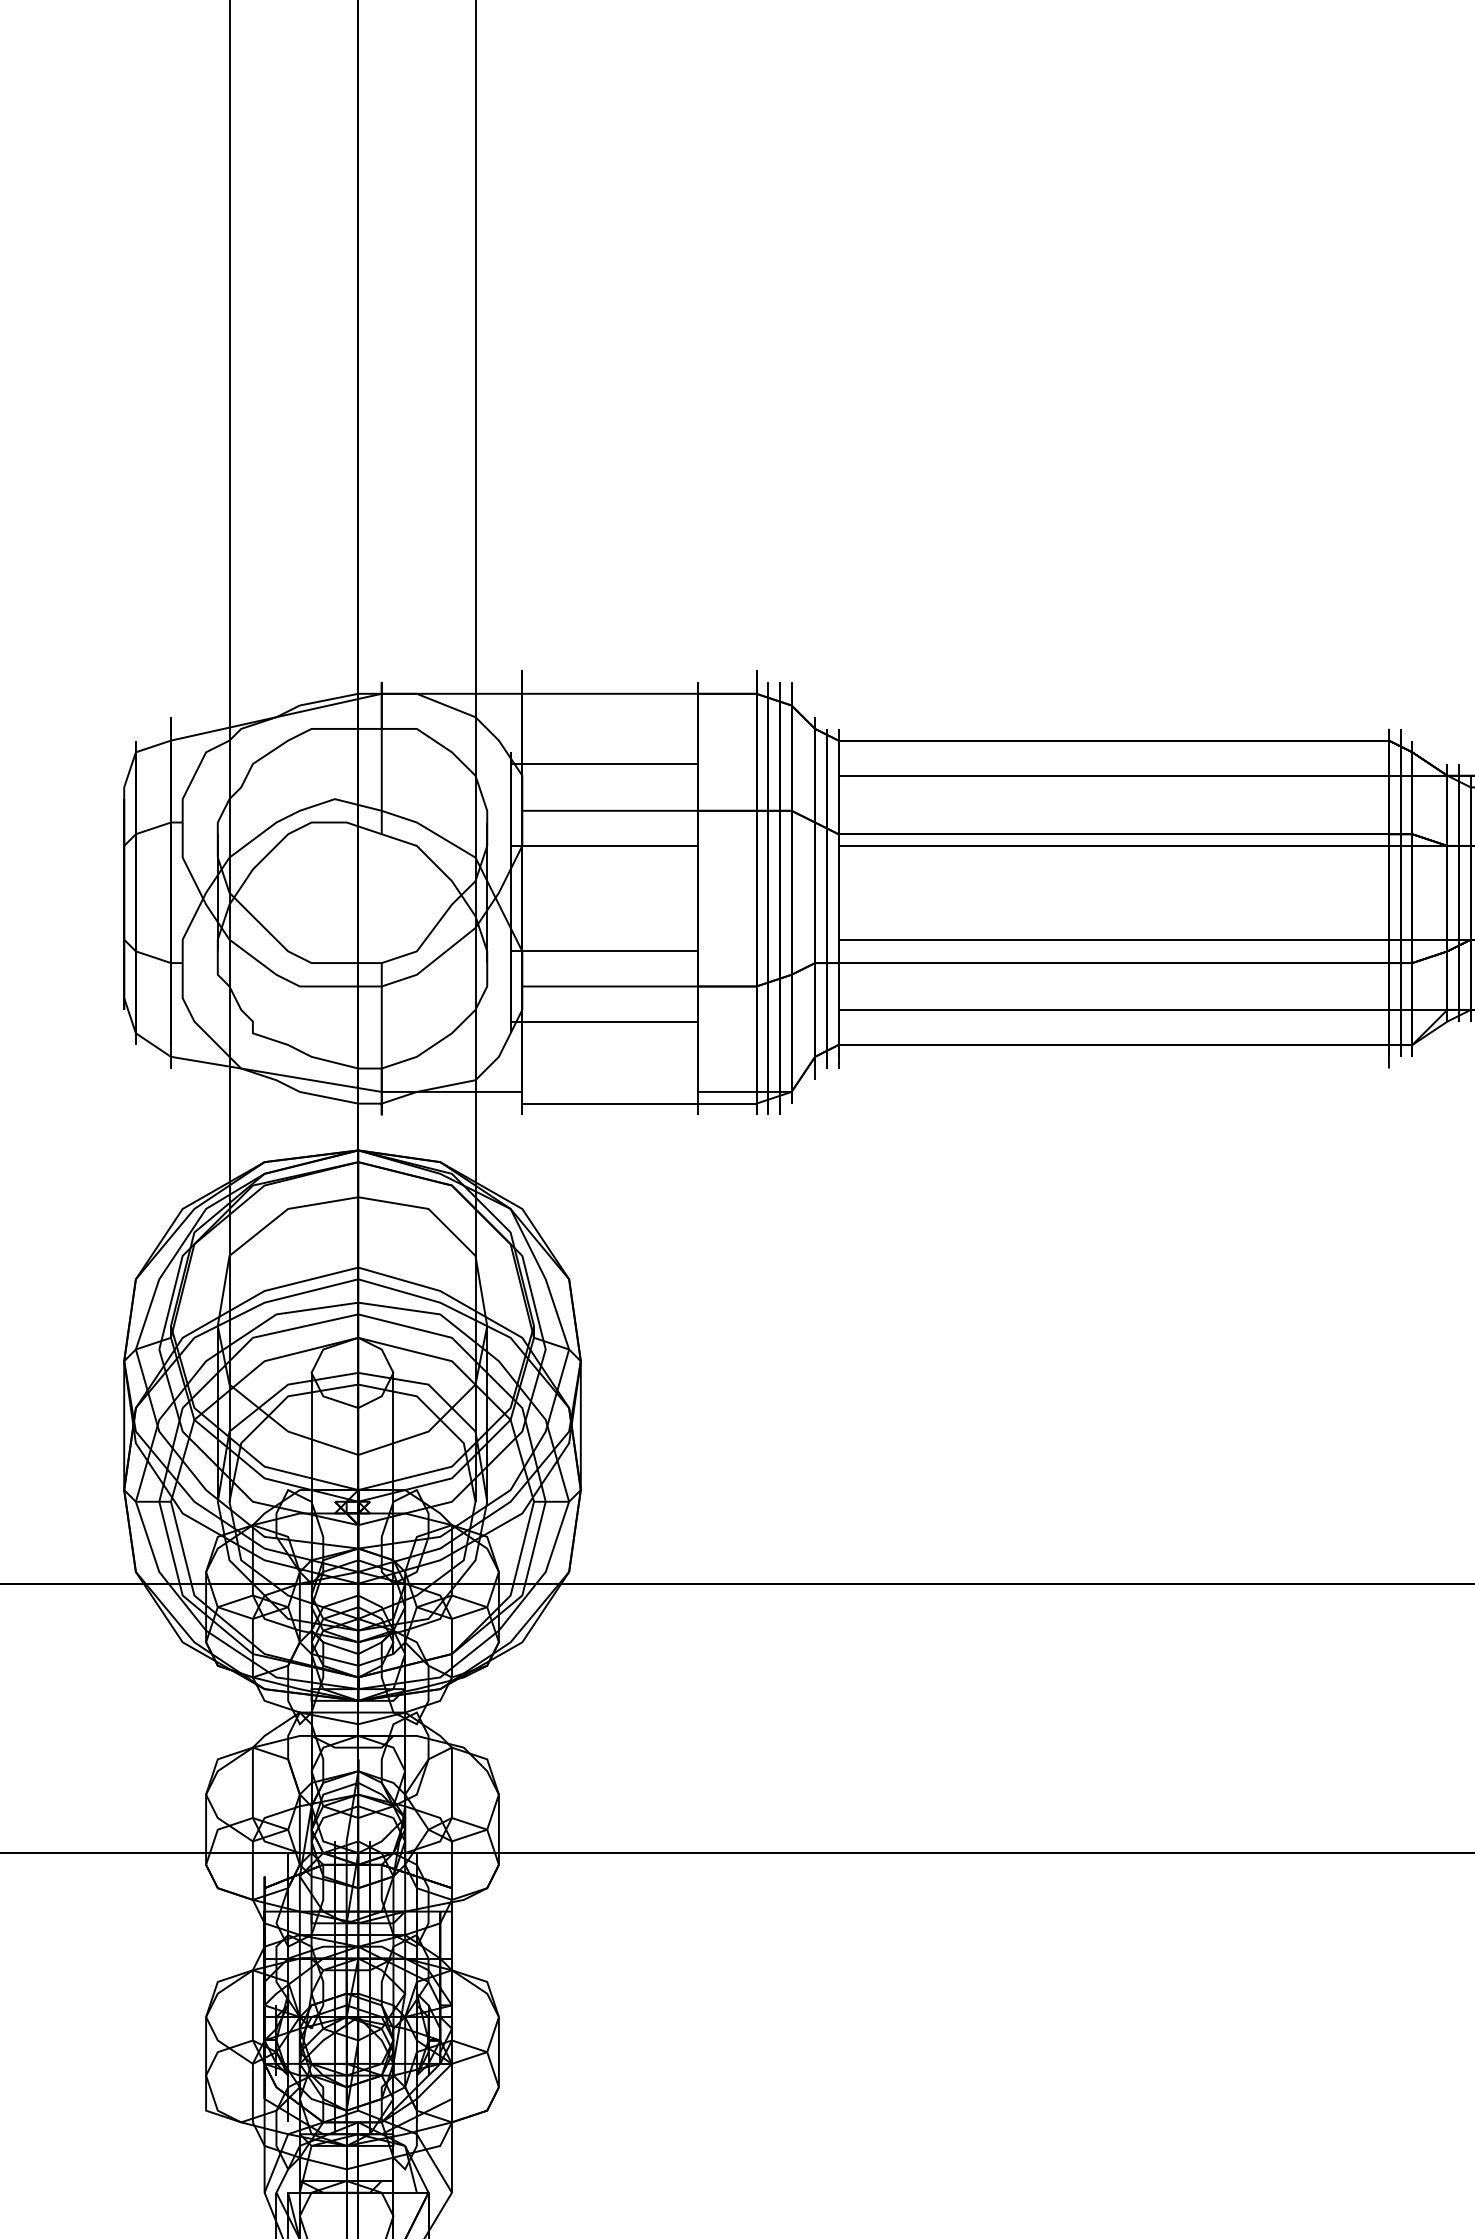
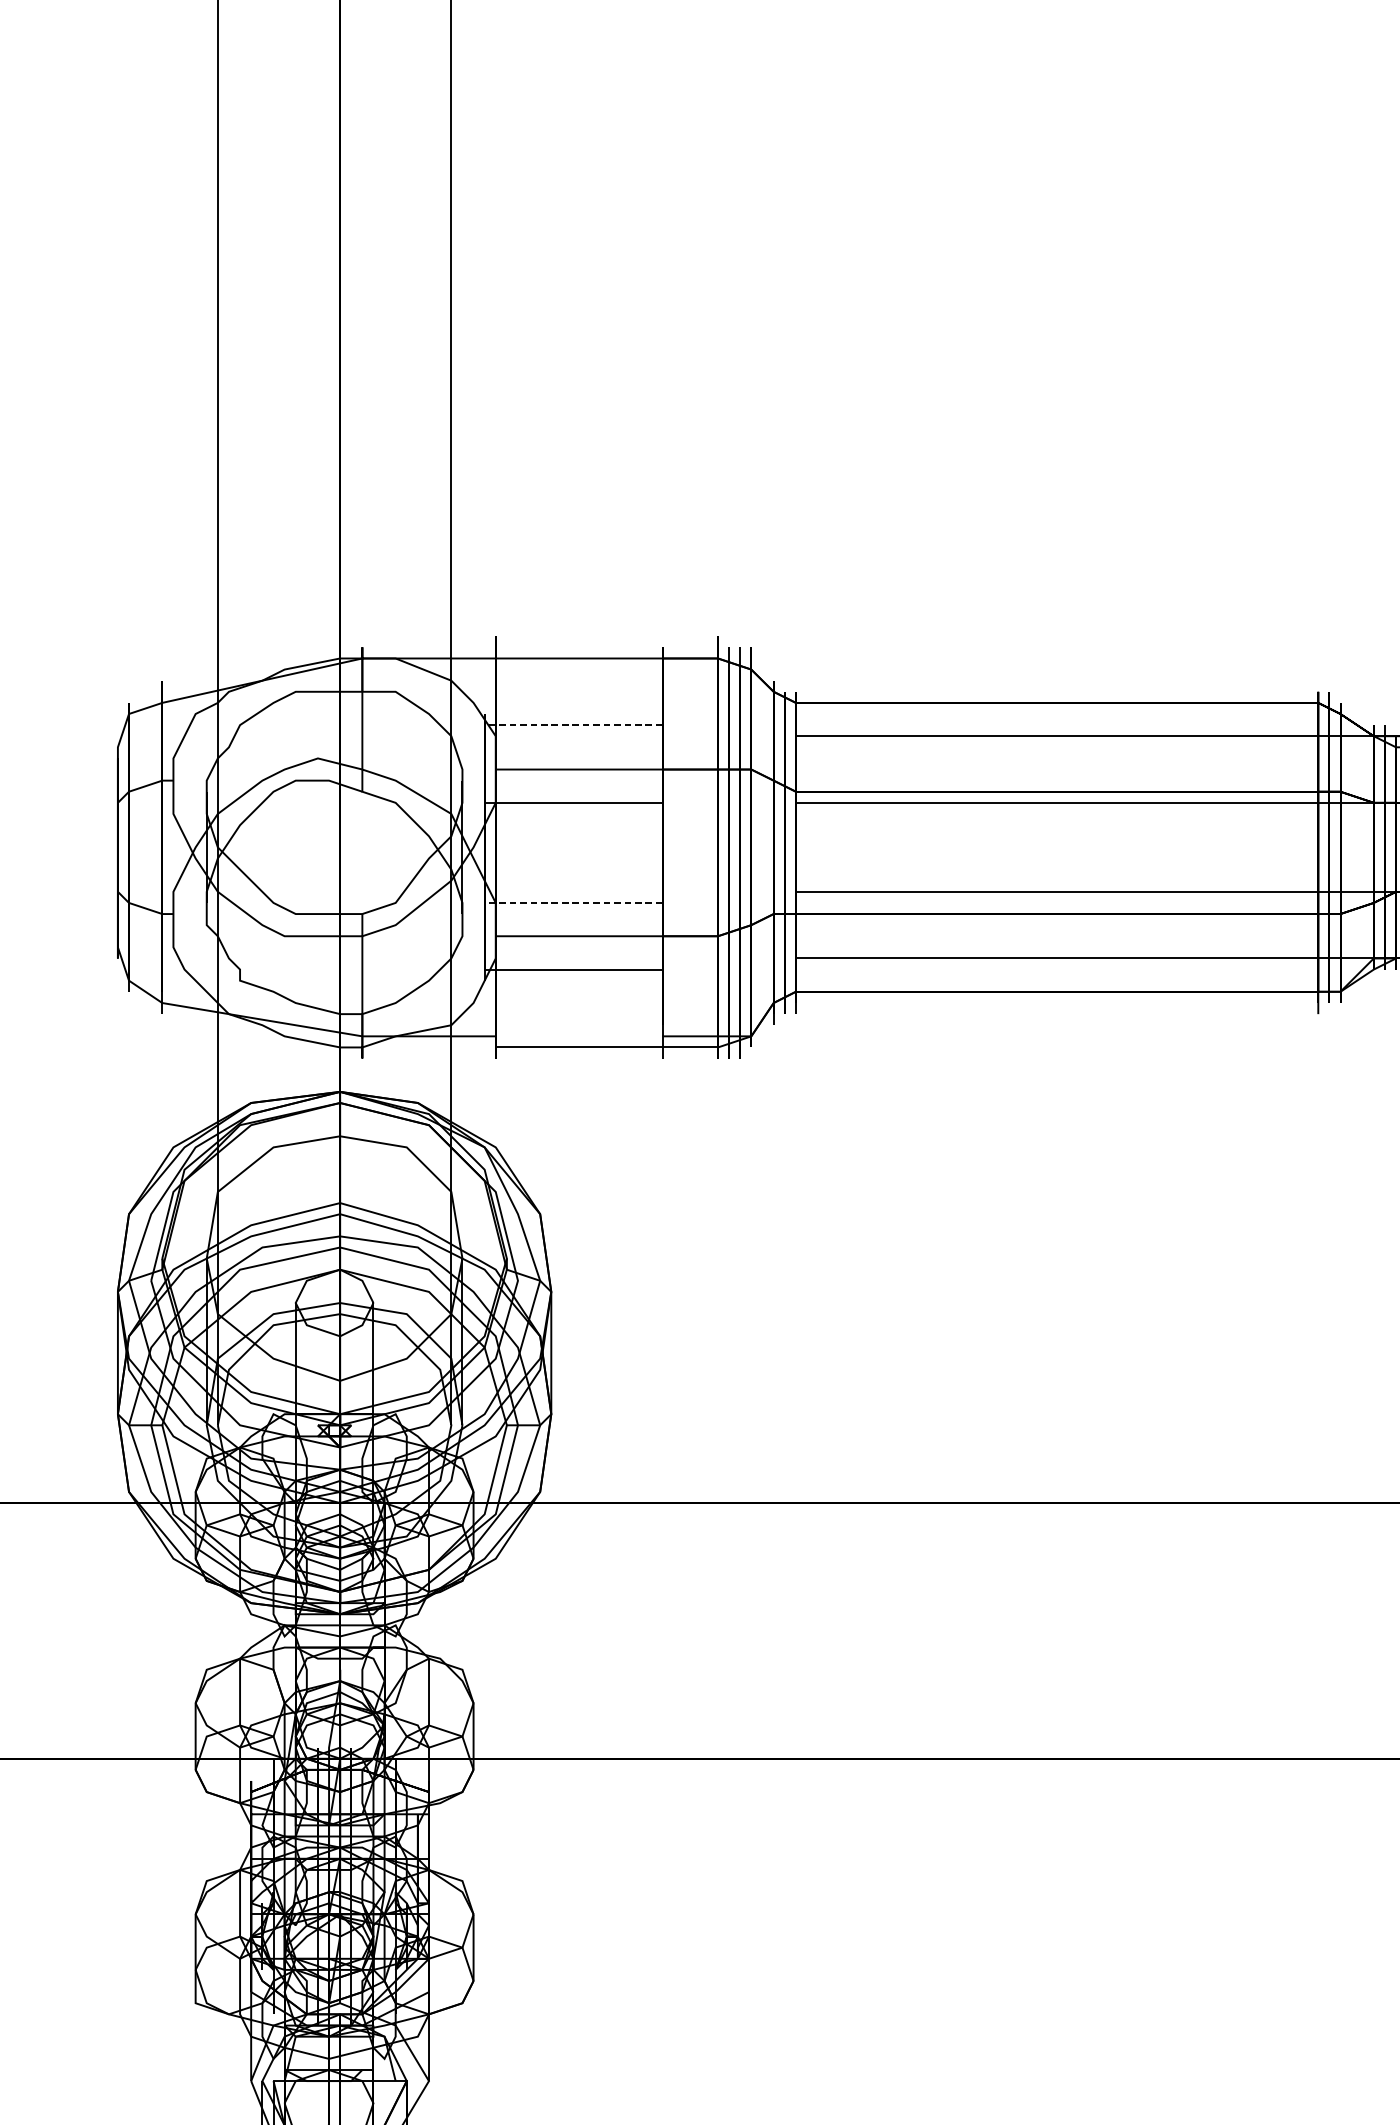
line: (604, 764) -> (573, 725), solid -> dashed
line: (604, 951) -> (573, 903), solid -> dashed

